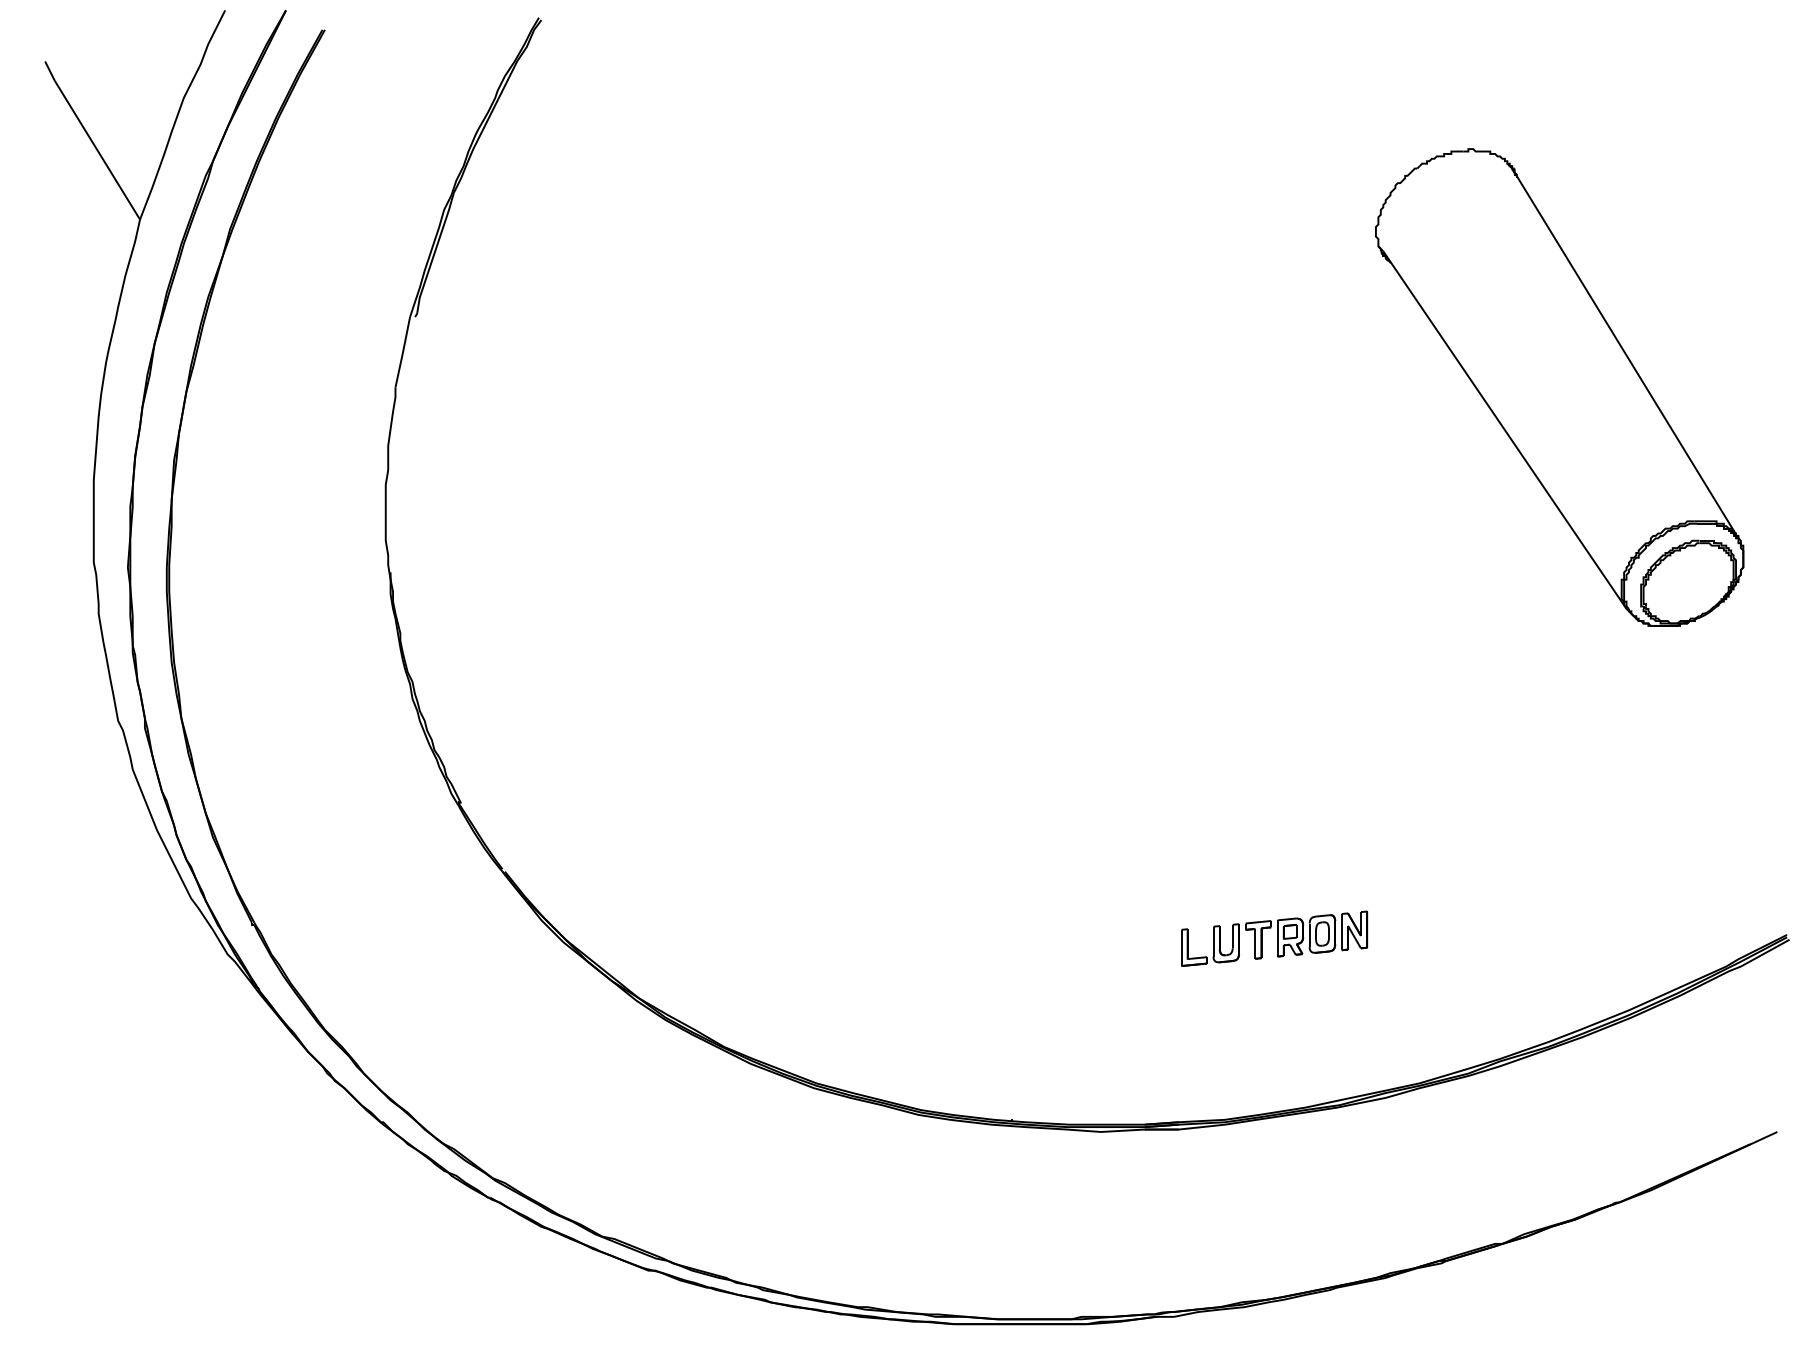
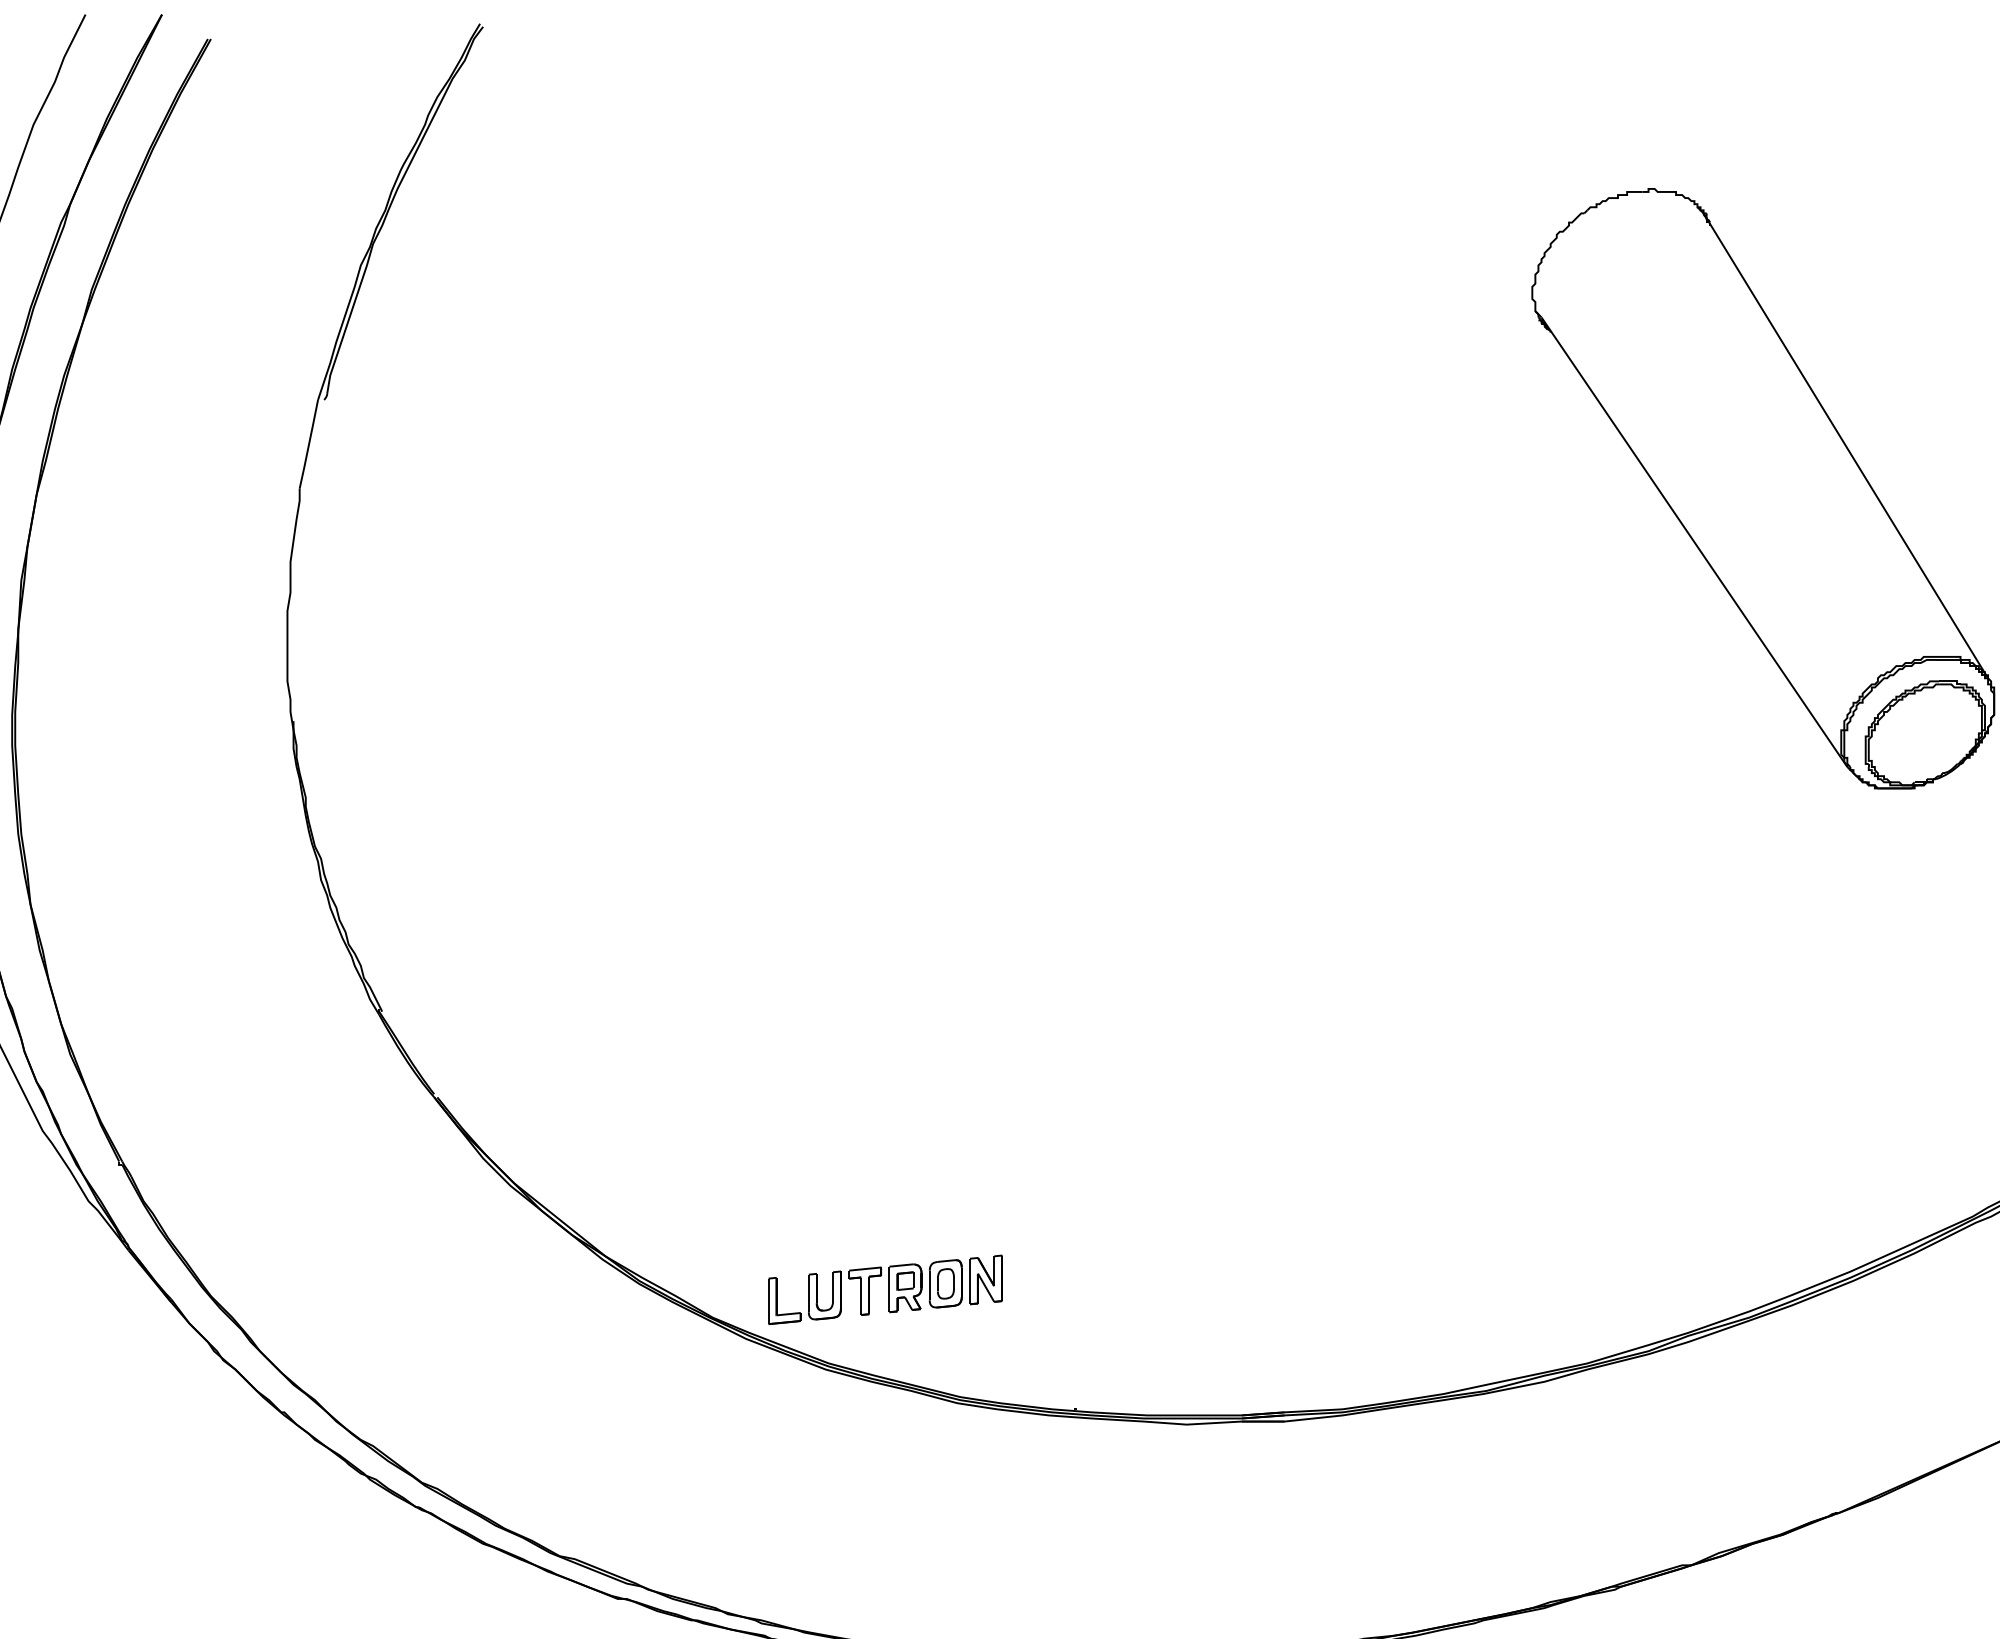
part: (1274, 938) -> (885, 1289), moved

